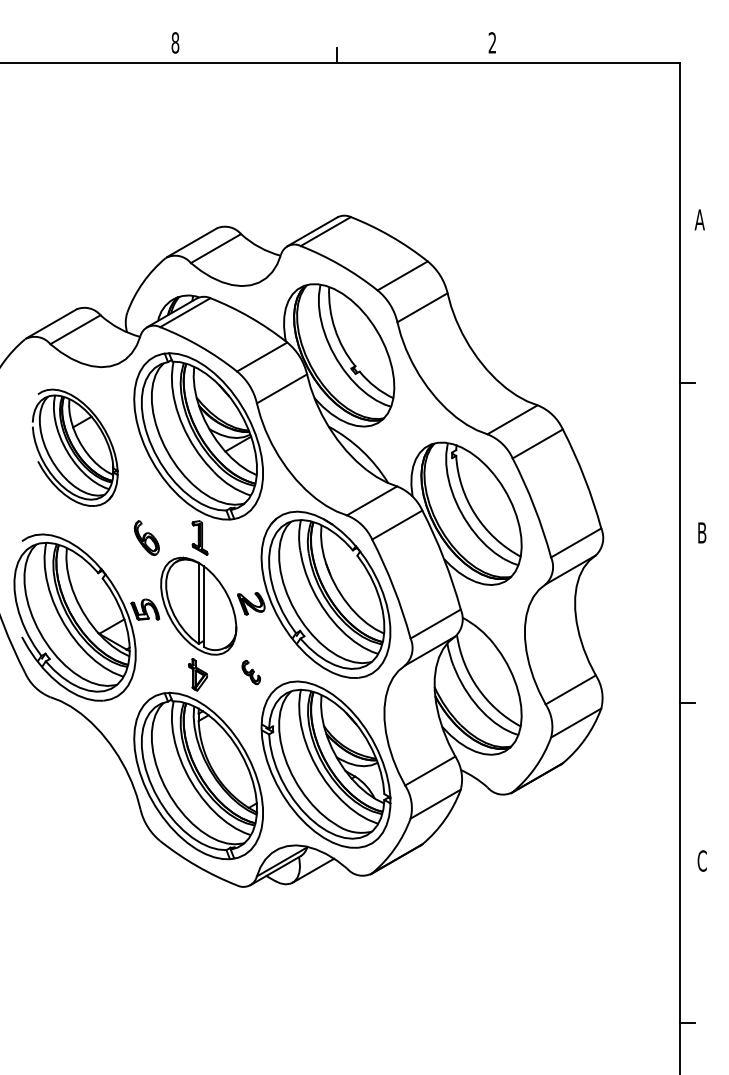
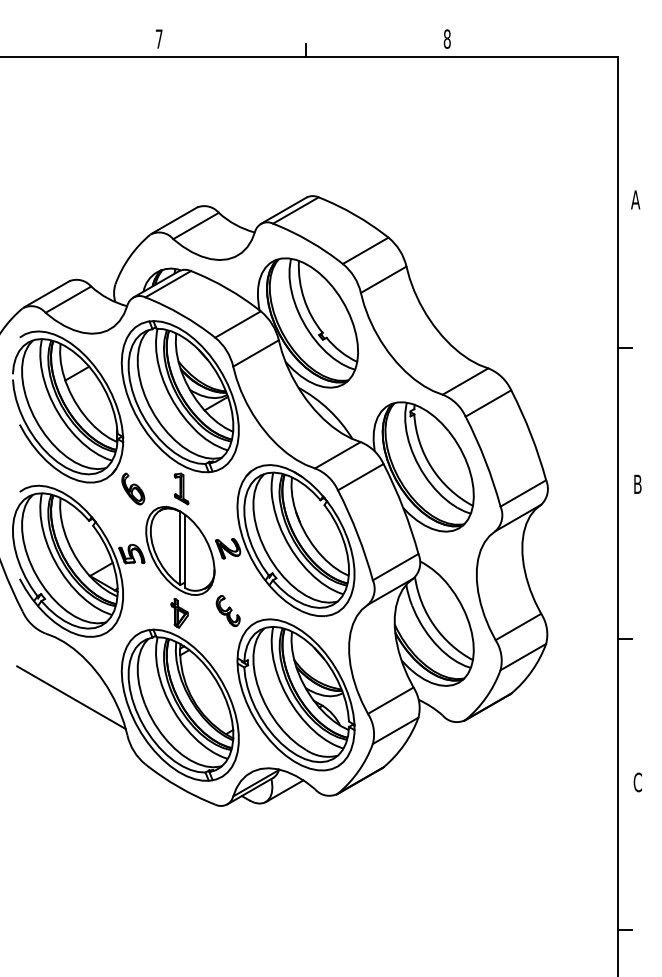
text: (174, 42) -> (158, 38), 8 -> 7
text: (491, 42) -> (446, 38), 2 -> 8
part: (75, 447) -> (68, 406), size x1.43
part: (250, 672) -> (227, 611), size x1.43
line: (78, 767) -> (71, 697), added

